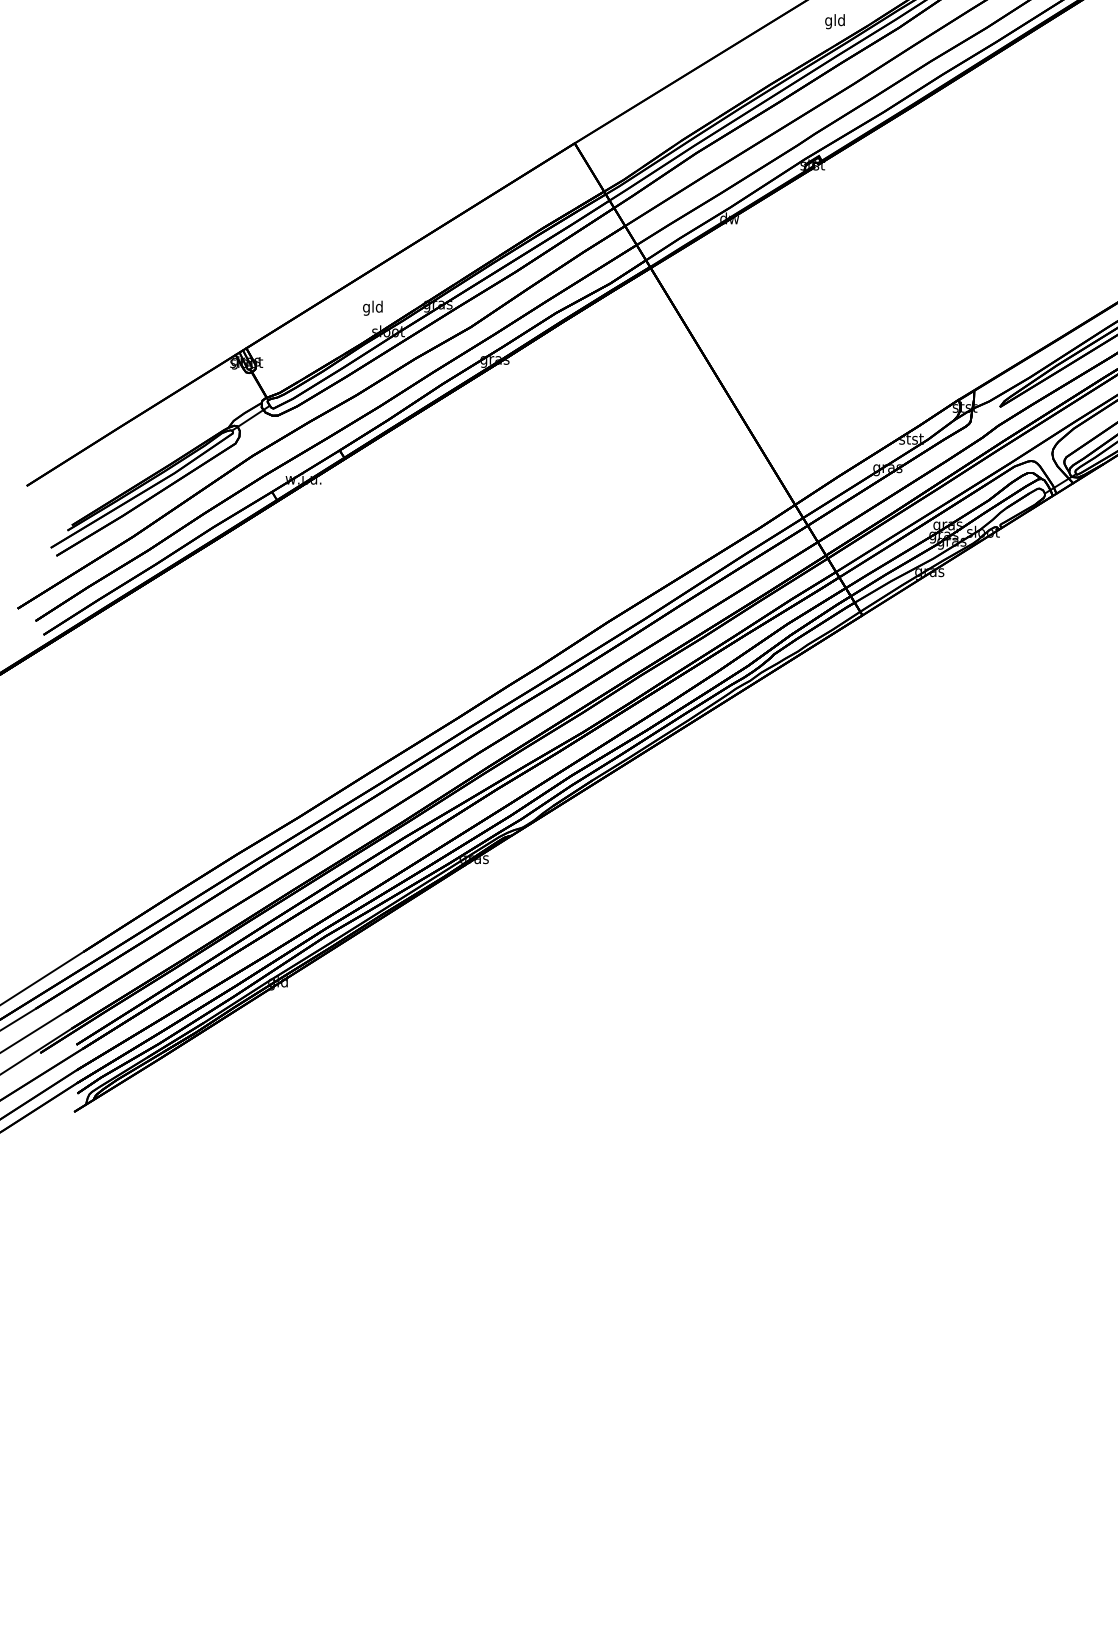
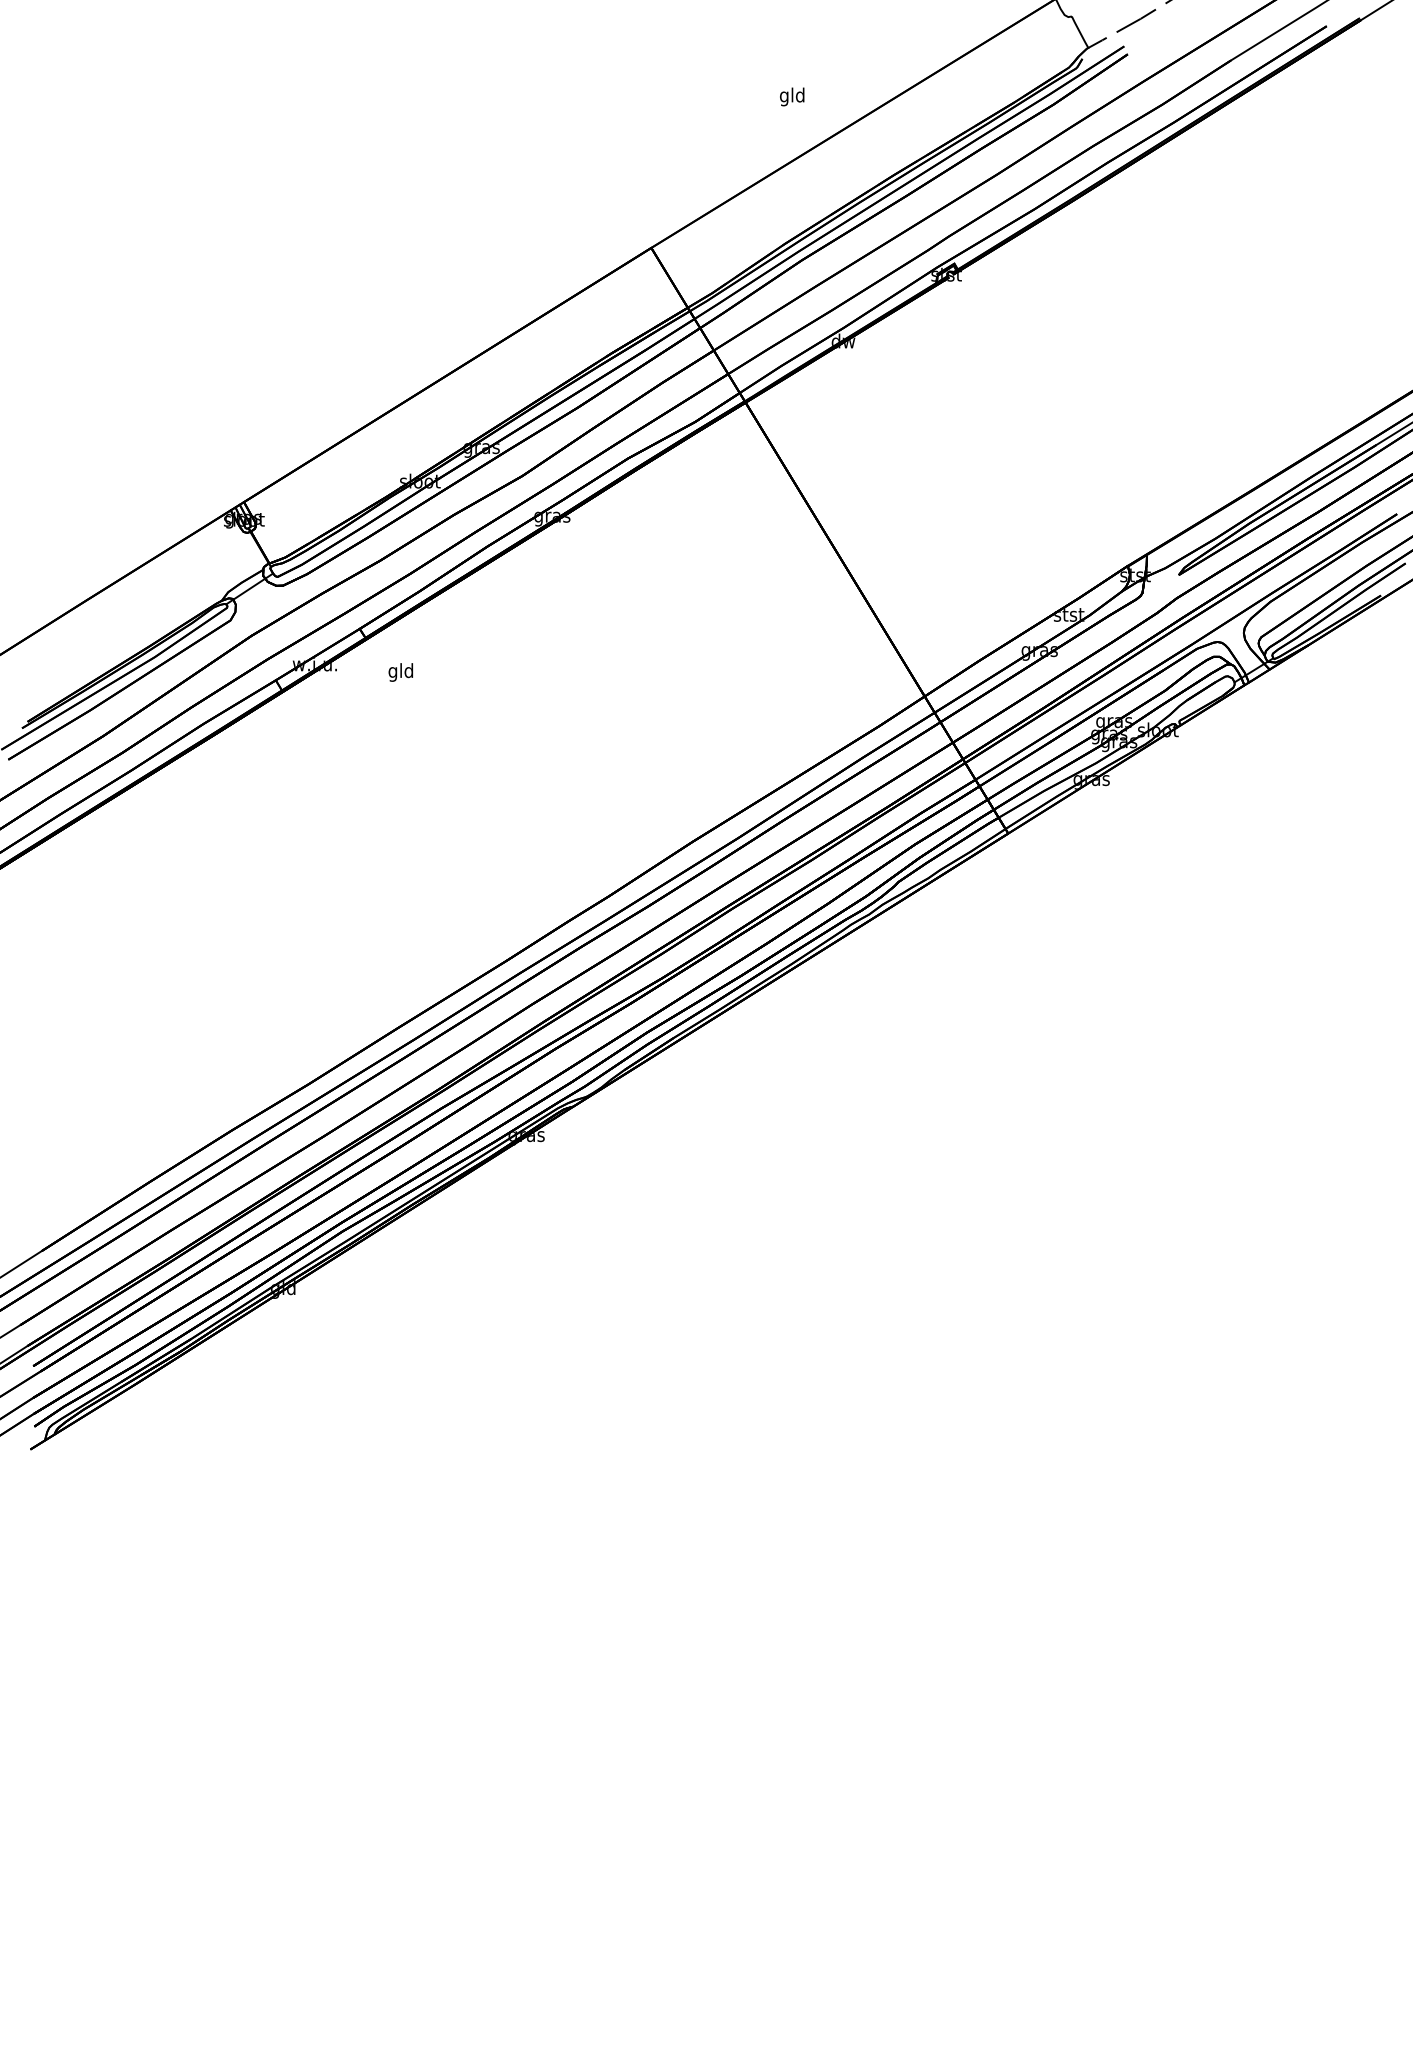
text: (835, 21) -> (792, 96), moved
text: (372, 308) -> (400, 672), moved

